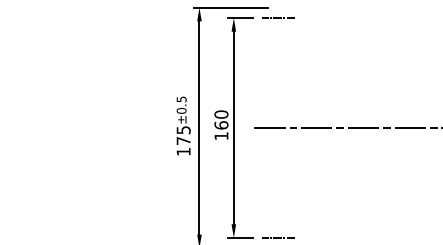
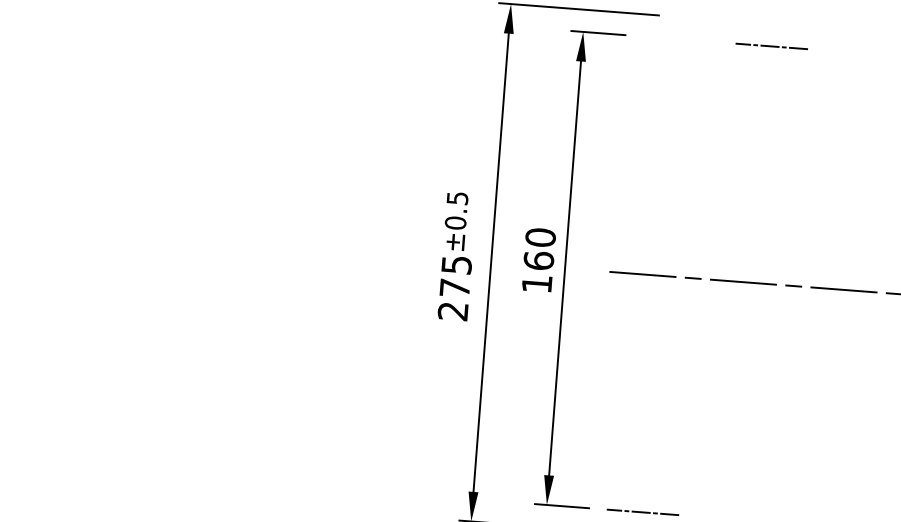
line: (278, 17) -> (771, 45), moved
text: (183, 151) -> (452, 310), 175 -> 275

